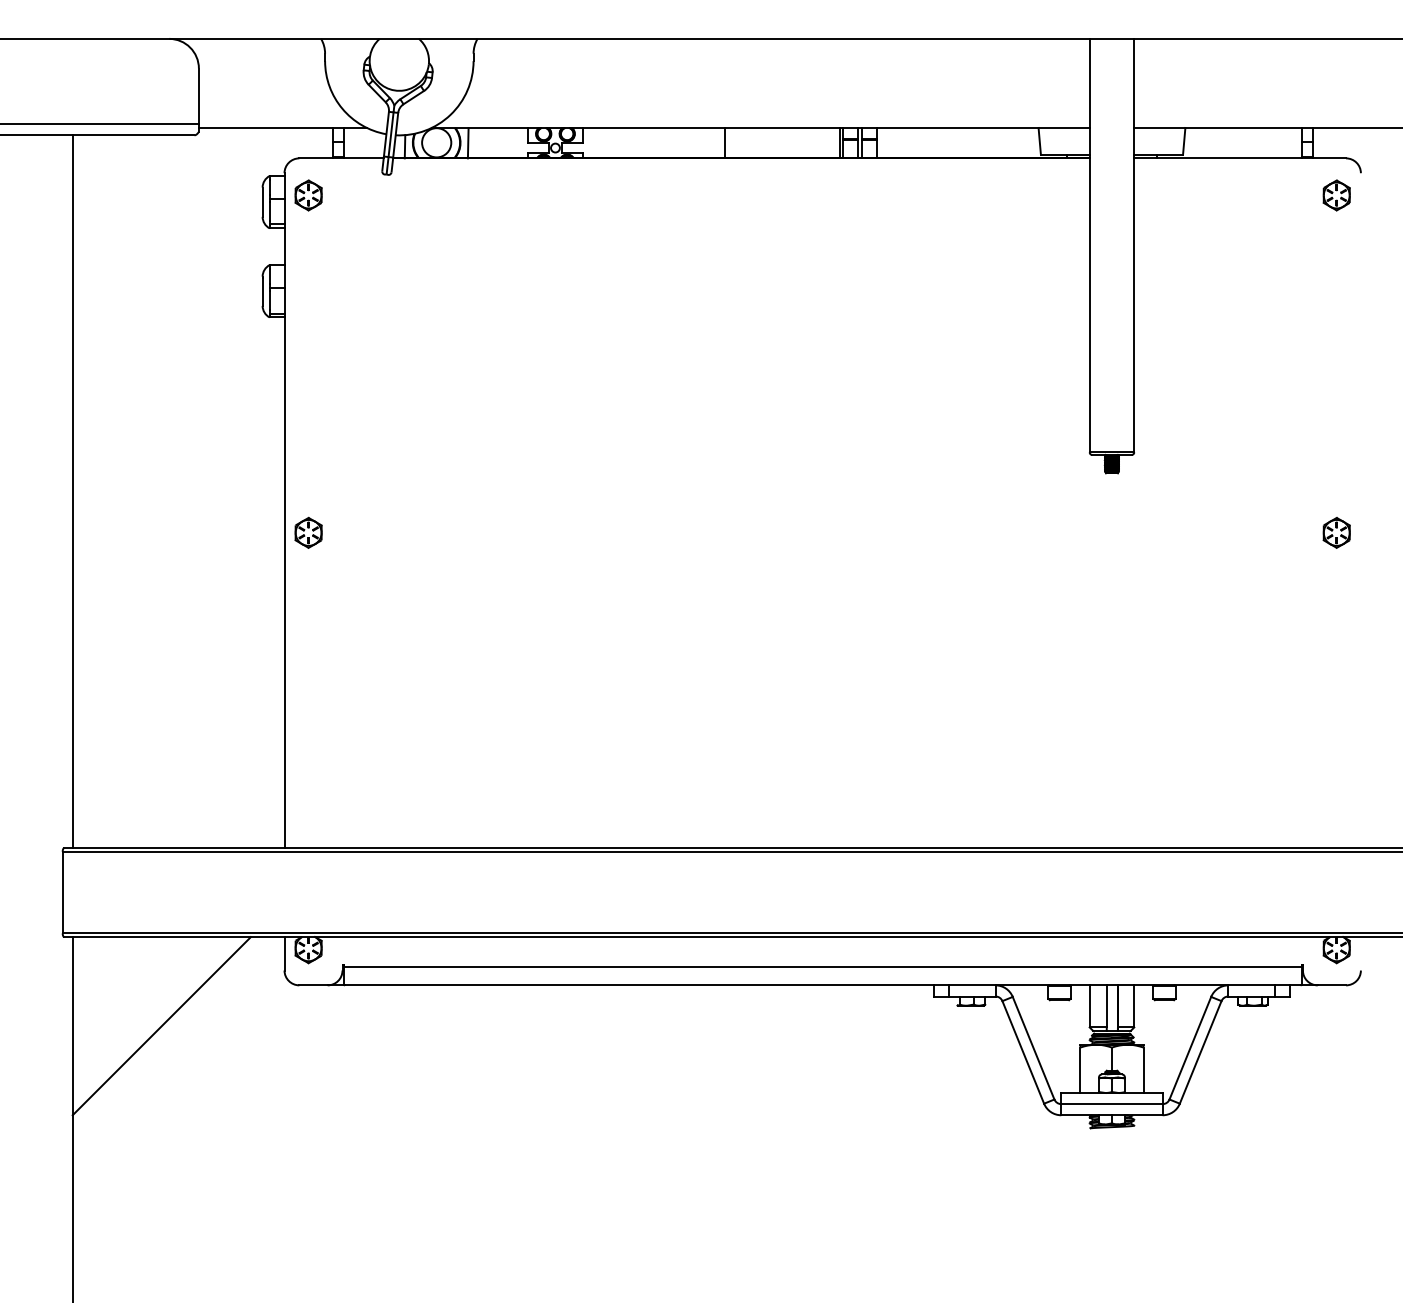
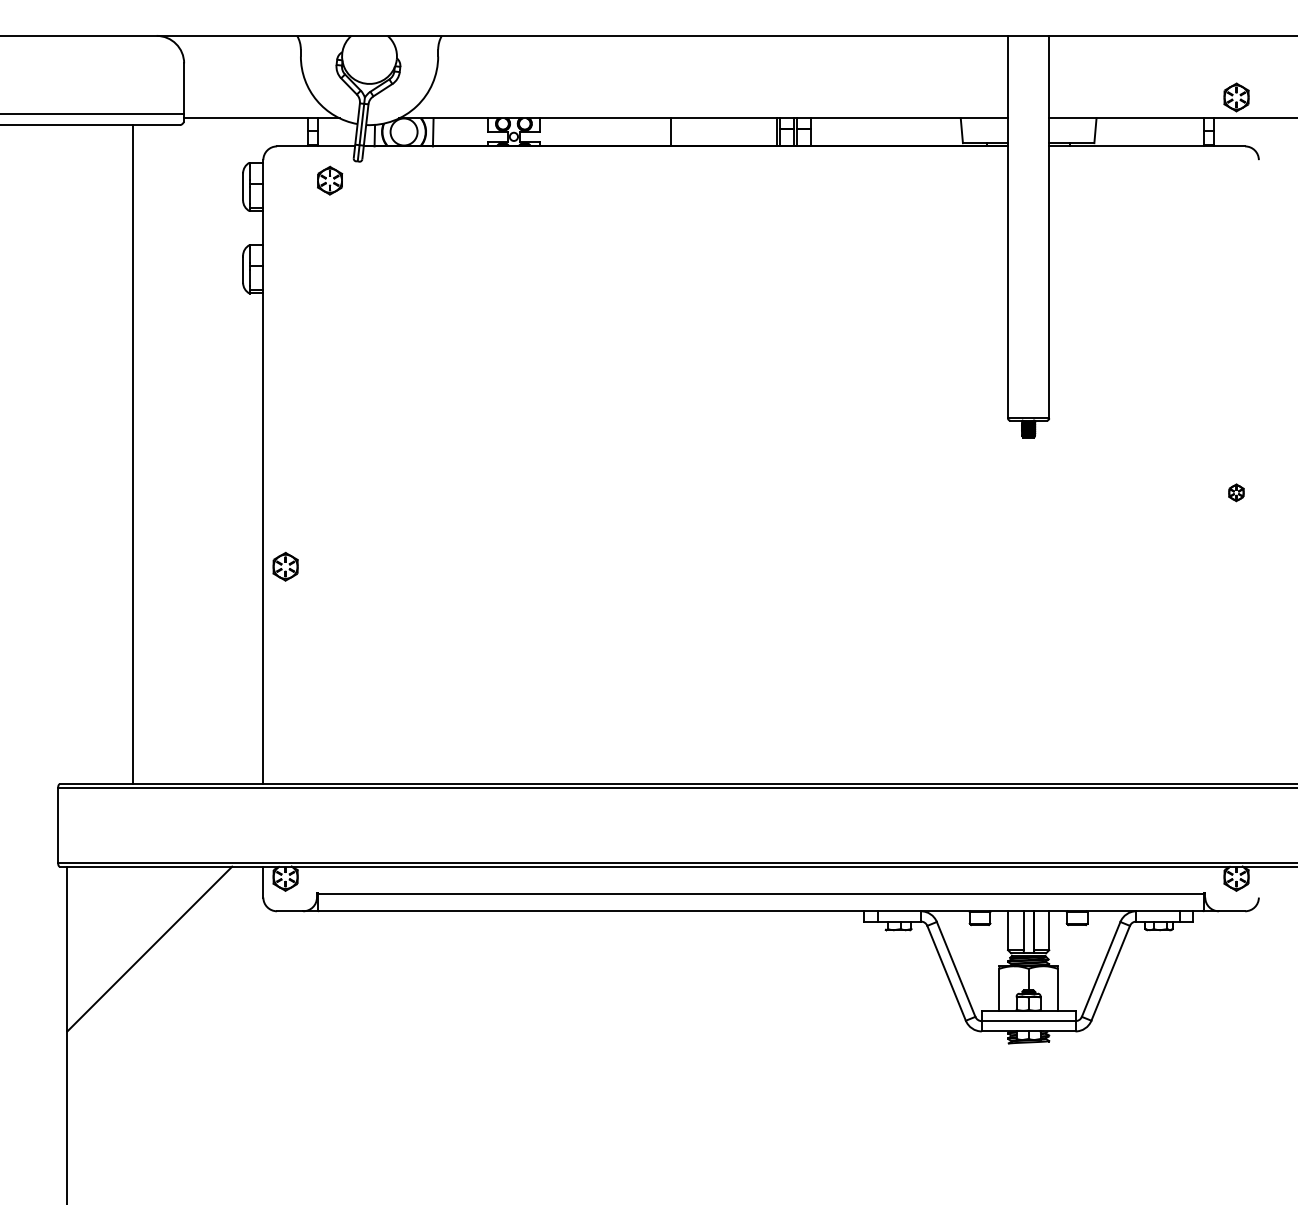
part: (308, 195) -> (329, 180), moved
part: (1336, 195) -> (1236, 97), moved
line: (72, 491) -> (132, 454), moved
part: (308, 532) -> (285, 566), moved
part: (1336, 532) -> (1236, 492), size x0.6

